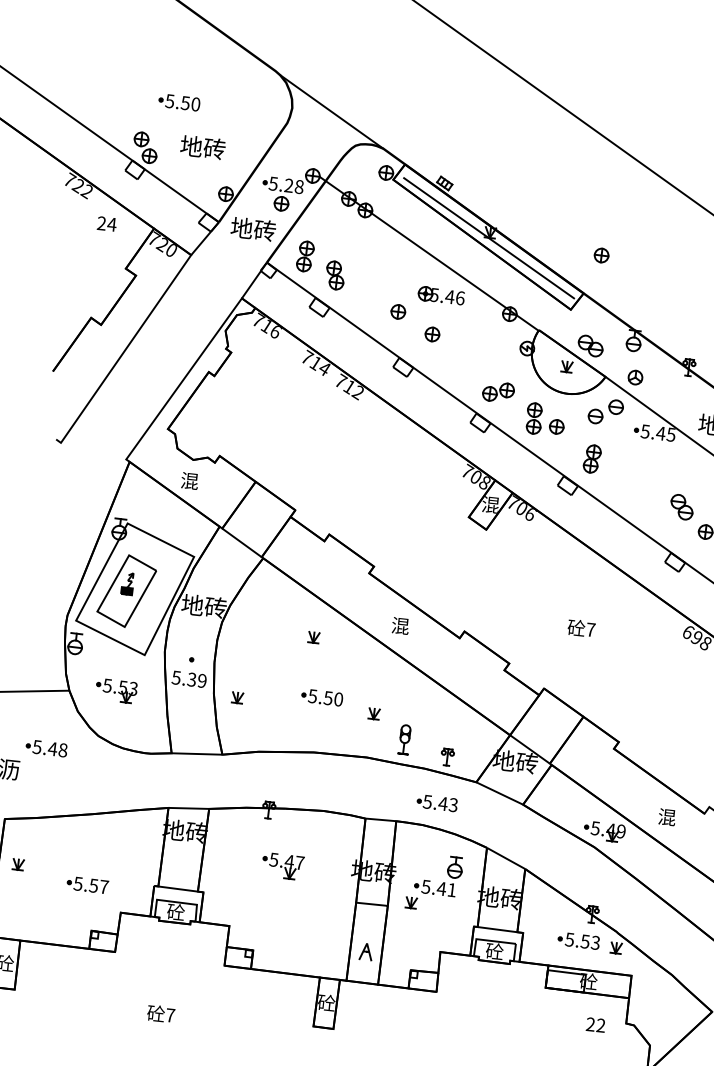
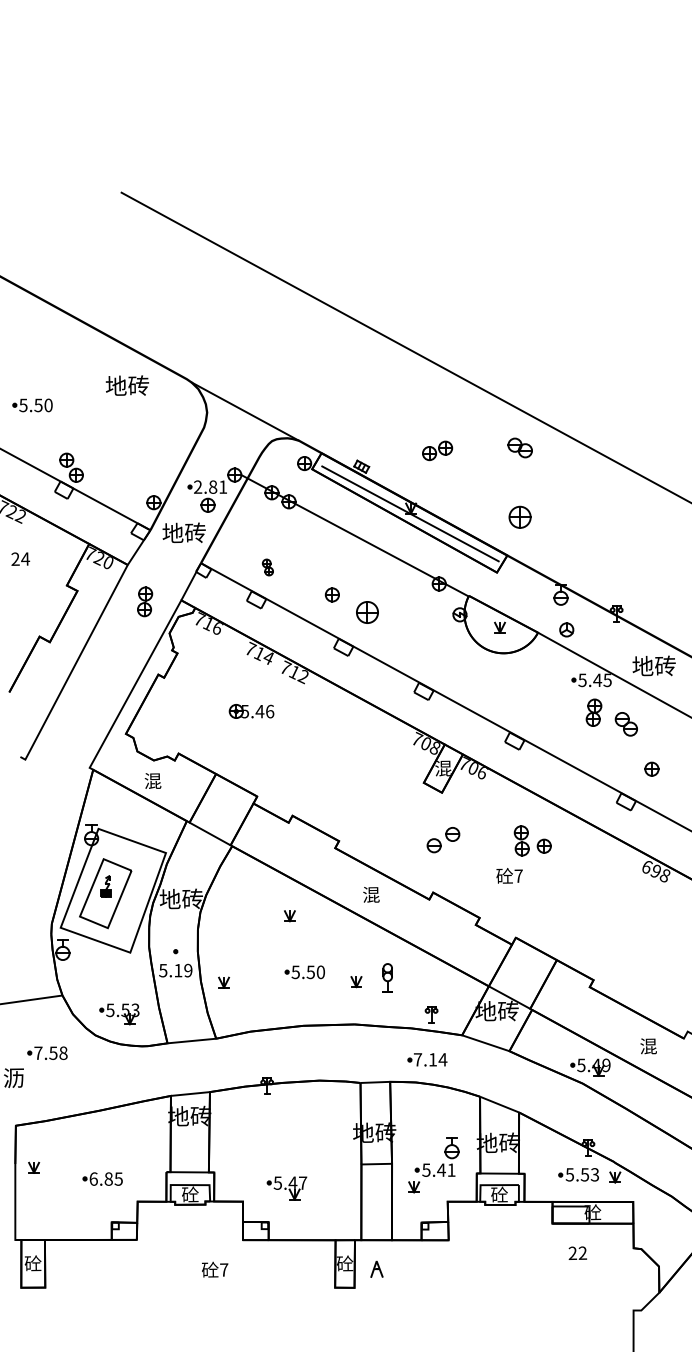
part: (179, 102) -> (32, 405), moved
text: (202, 147) -> (126, 385), moved
text: (286, 184) -> (210, 486), 5.28 -> 2.81
text: (106, 223) -> (20, 558), moved
part: (601, 254) -> (519, 516), size x1.6
part: (305, 256) -> (145, 601), moved
part: (334, 275) -> (267, 567), size x0.6
part: (441, 295) -> (251, 711), moved
part: (432, 334) -> (367, 612), size x1.6
part: (589, 345) -> (519, 447), moved
part: (498, 391) -> (437, 450), moved
part: (605, 412) -> (443, 840), moved
part: (545, 419) -> (532, 840), moved
part: (591, 458) -> (593, 712), moved
part: (681, 507) -> (625, 724), moved
text: (581, 627) -> (509, 875), moved
text: (192, 679) -> (178, 970), 5.39 -> 5.19
part: (116, 691) -> (119, 1014), moved
part: (404, 739) -> (387, 977), moved
text: (44, 747) -> (45, 1052), 5.48 -> 7.58
text: (440, 803) -> (430, 1059), 5.43 -> 7.14
part: (282, 866) -> (286, 1188), moved
part: (434, 882) -> (433, 1165), moved
text: (90, 884) -> (105, 1178), 5.57 -> 6.85
part: (366, 951) -> (376, 1268), moved
text: (161, 1013) -> (215, 1269), moved
text: (595, 1024) -> (577, 1252), moved

